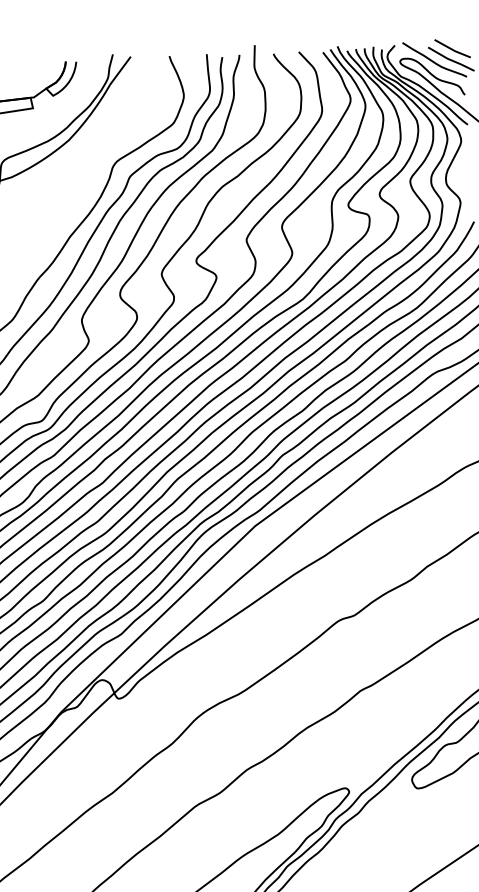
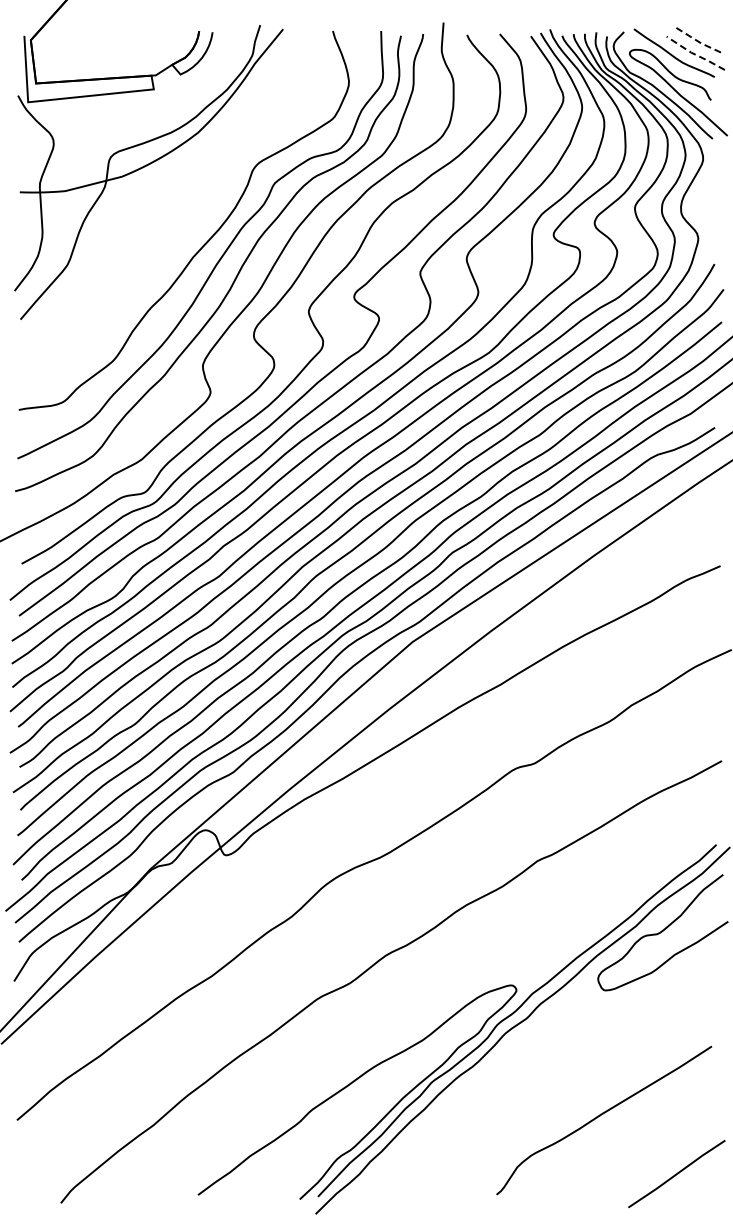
line: (452, 49) -> (697, 41), solid -> dashed
line: (450, 60) -> (694, 54), solid -> dashed

